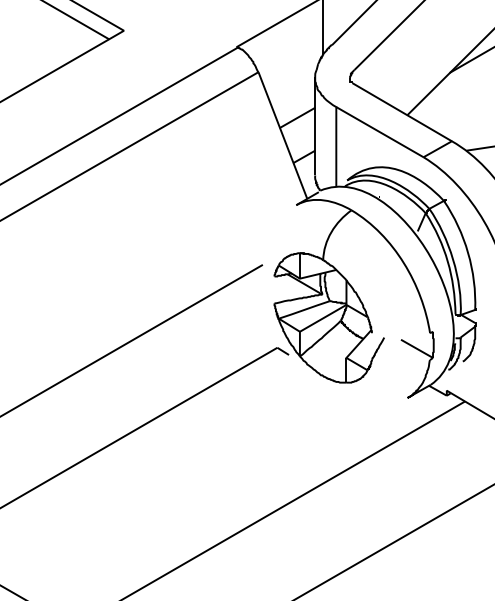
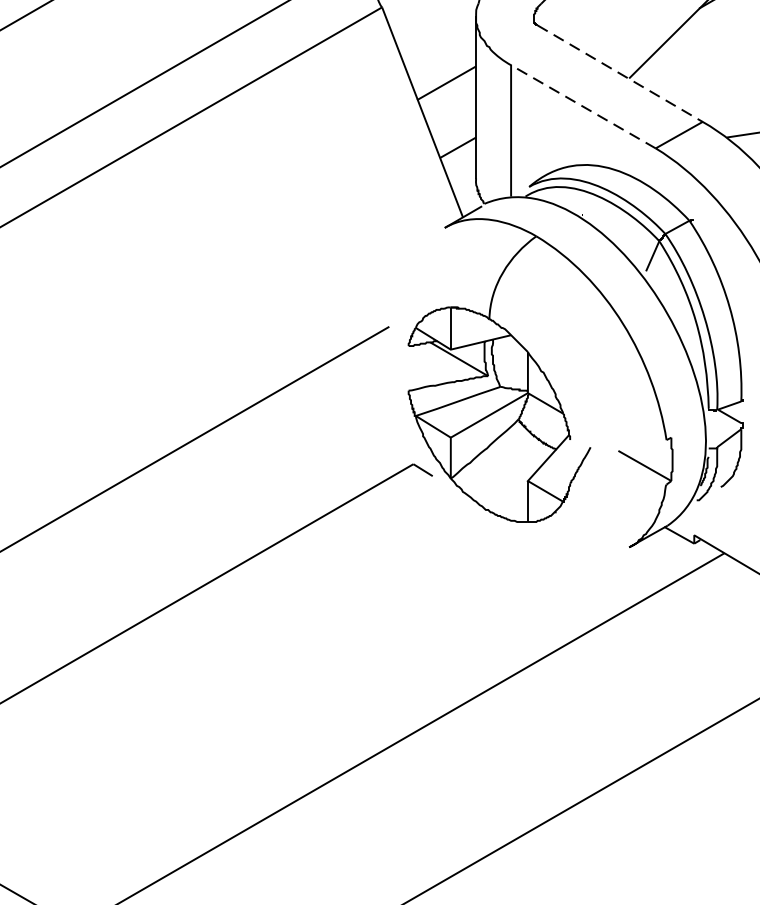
line: (402, 112) -> (620, 74), solid -> dashed
line: (379, 131) -> (582, 105), solid -> dashed

